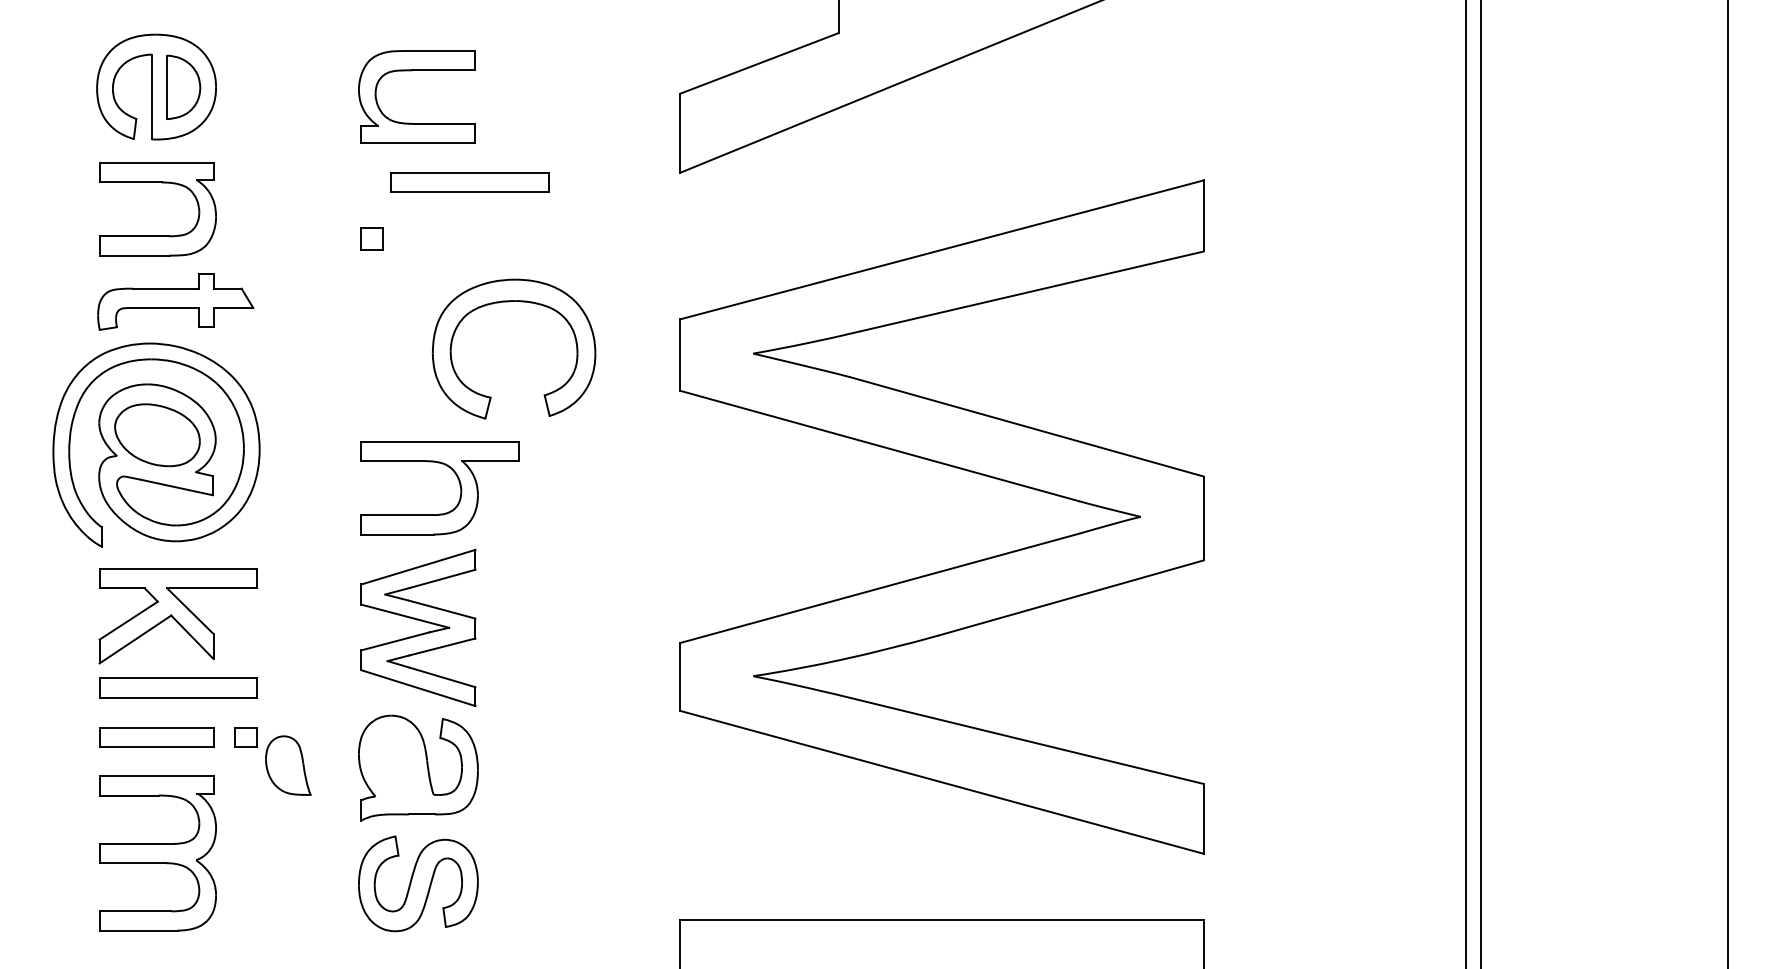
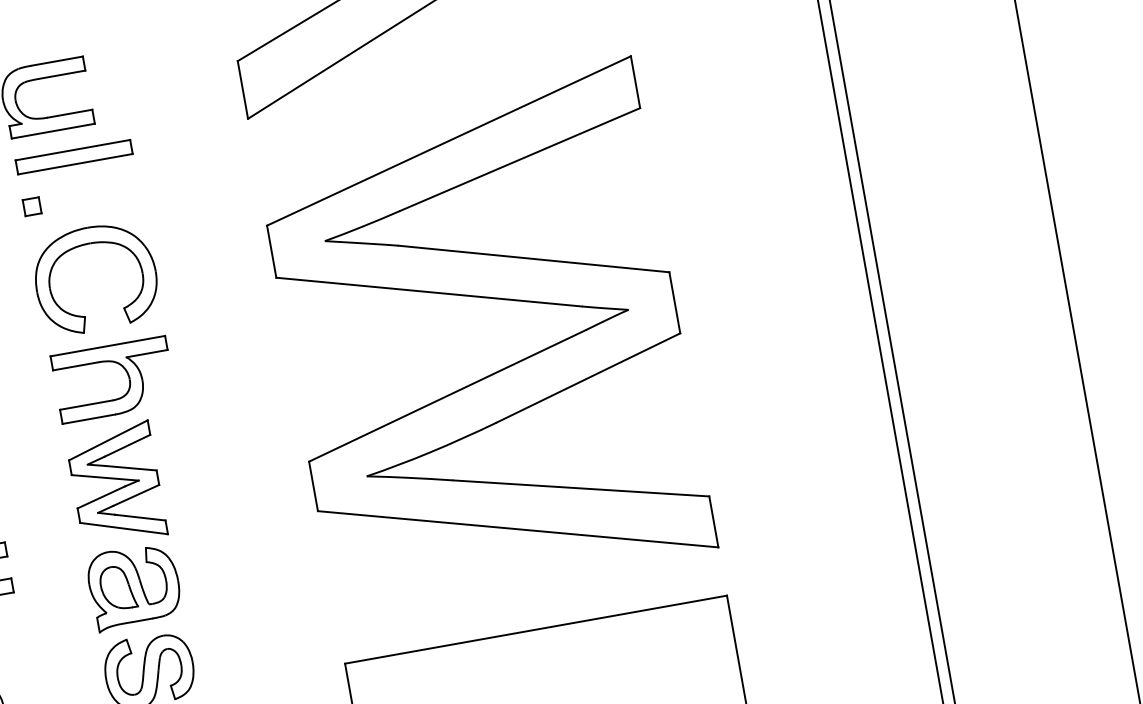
part: (469, 182) -> (73, 157), moved
part: (509, 302) -> (86, 245), moved
part: (288, 765) -> (118, 587), moved

